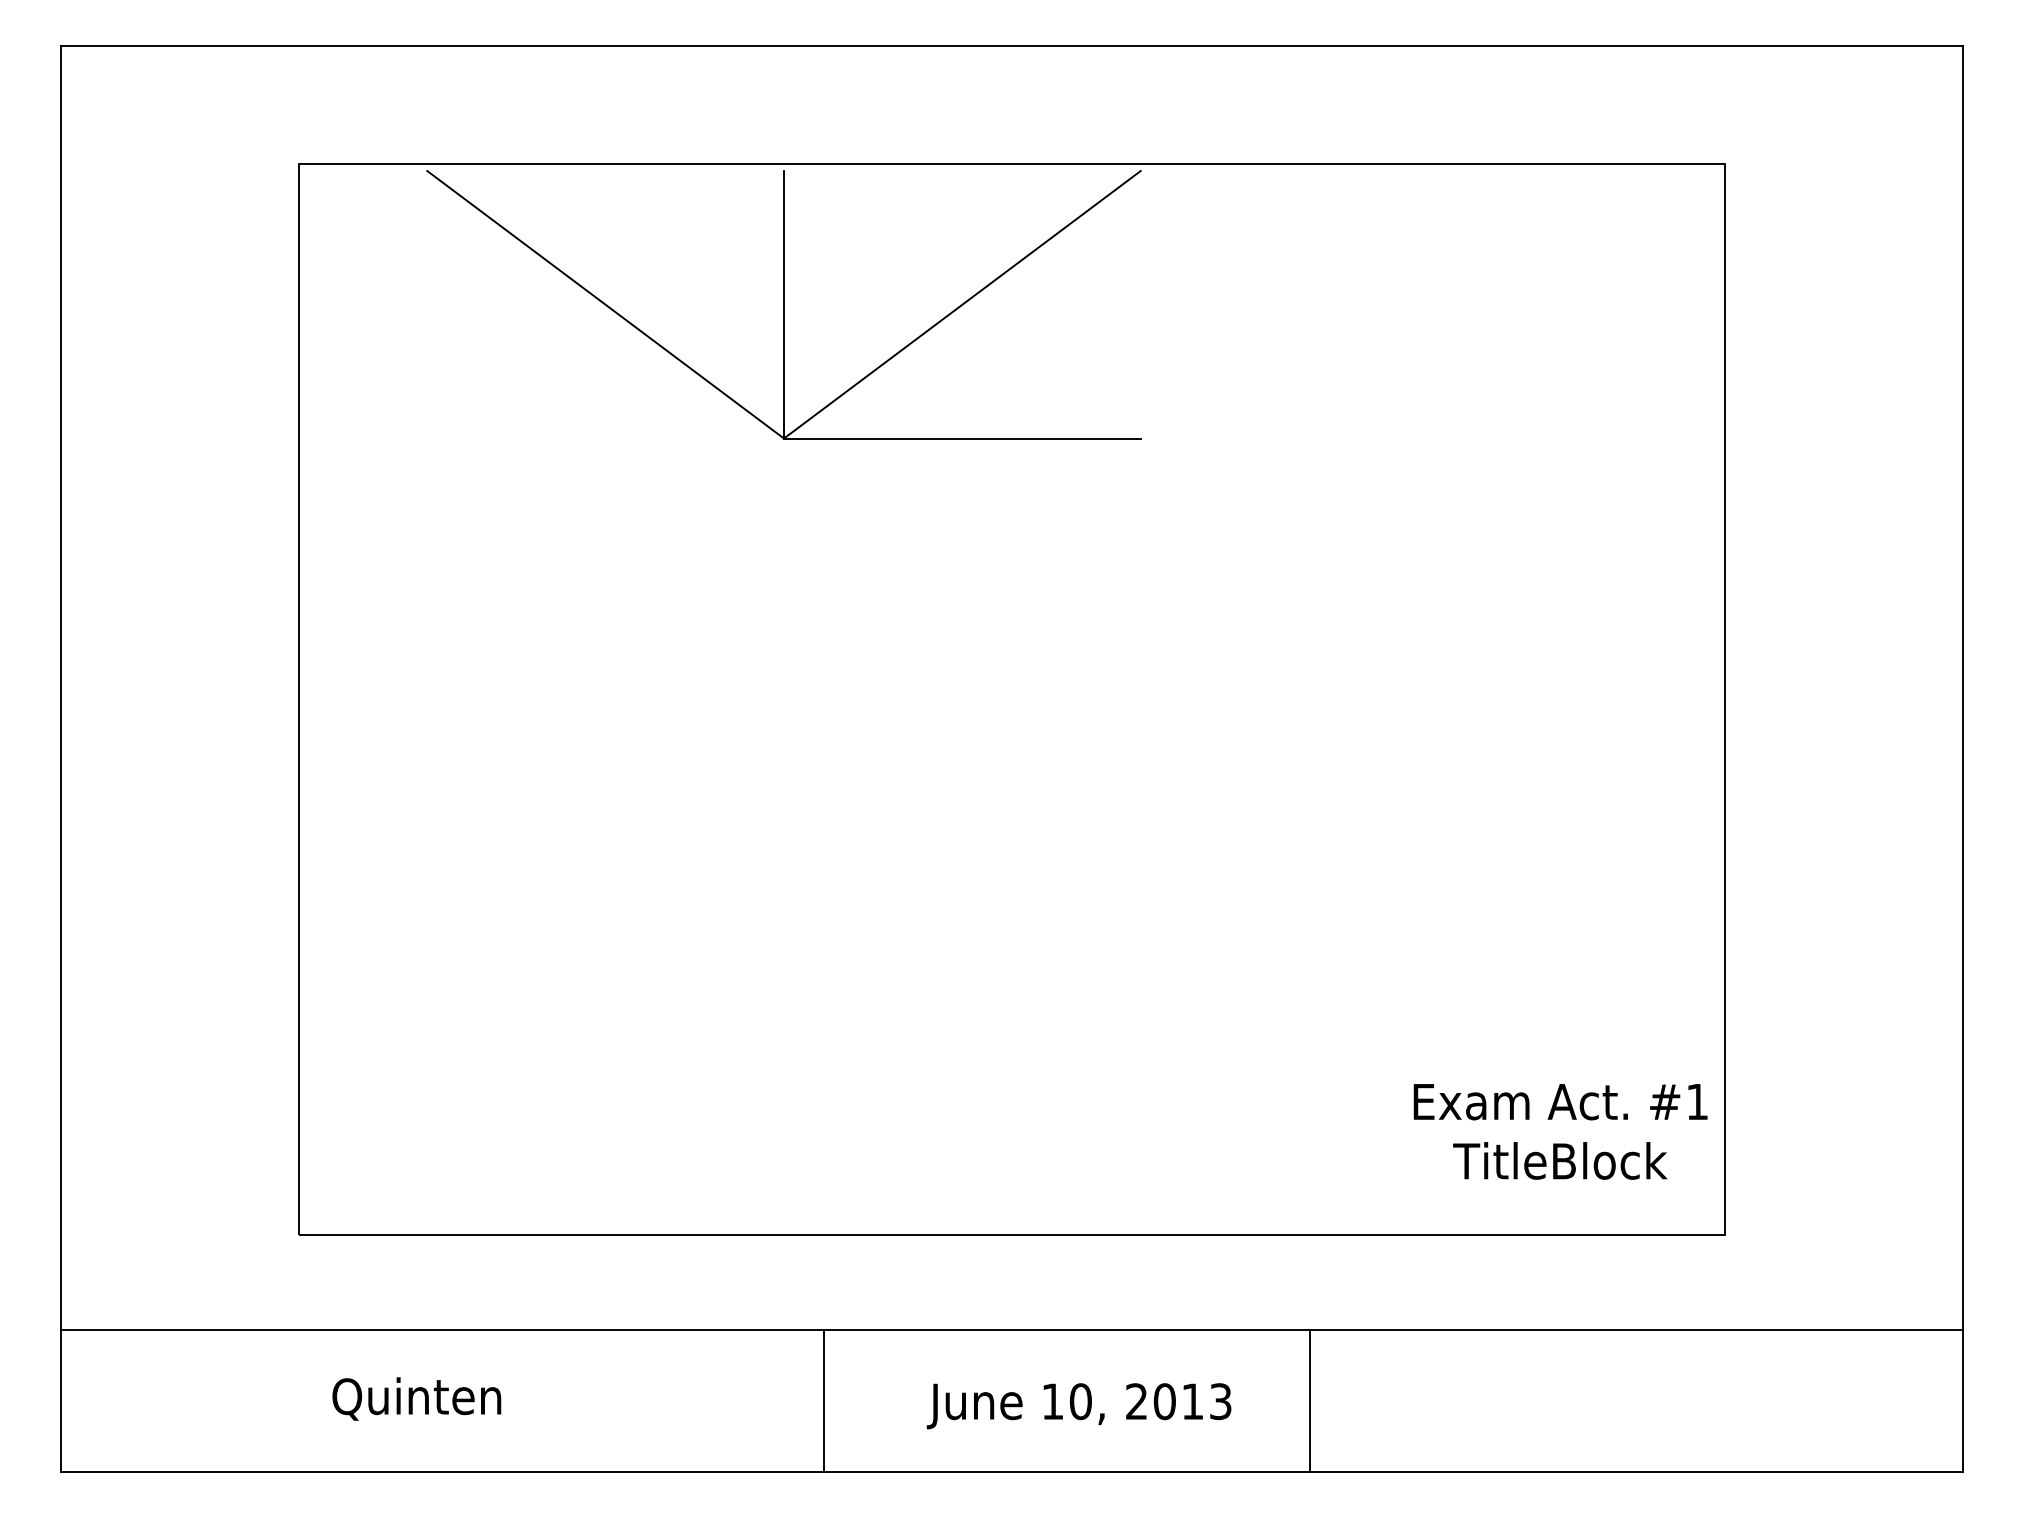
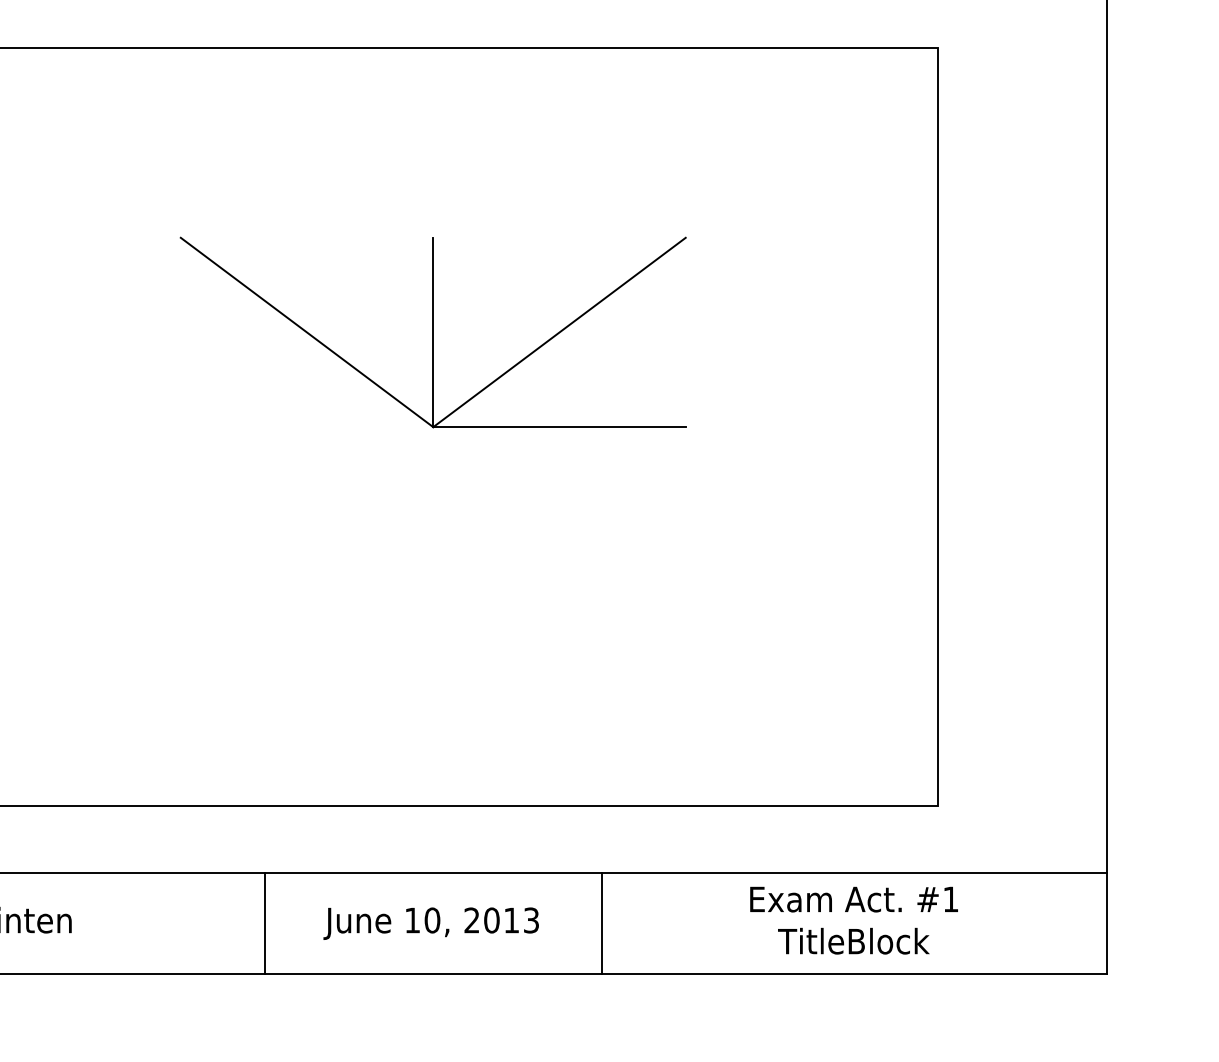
part: (783, 304) -> (432, 332), moved
text: (1560, 1131) -> (854, 920), moved
line: (824, 1400) -> (265, 923), moved
line: (1309, 1400) -> (601, 923), moved
text: (1078, 1406) -> (430, 923), moved

